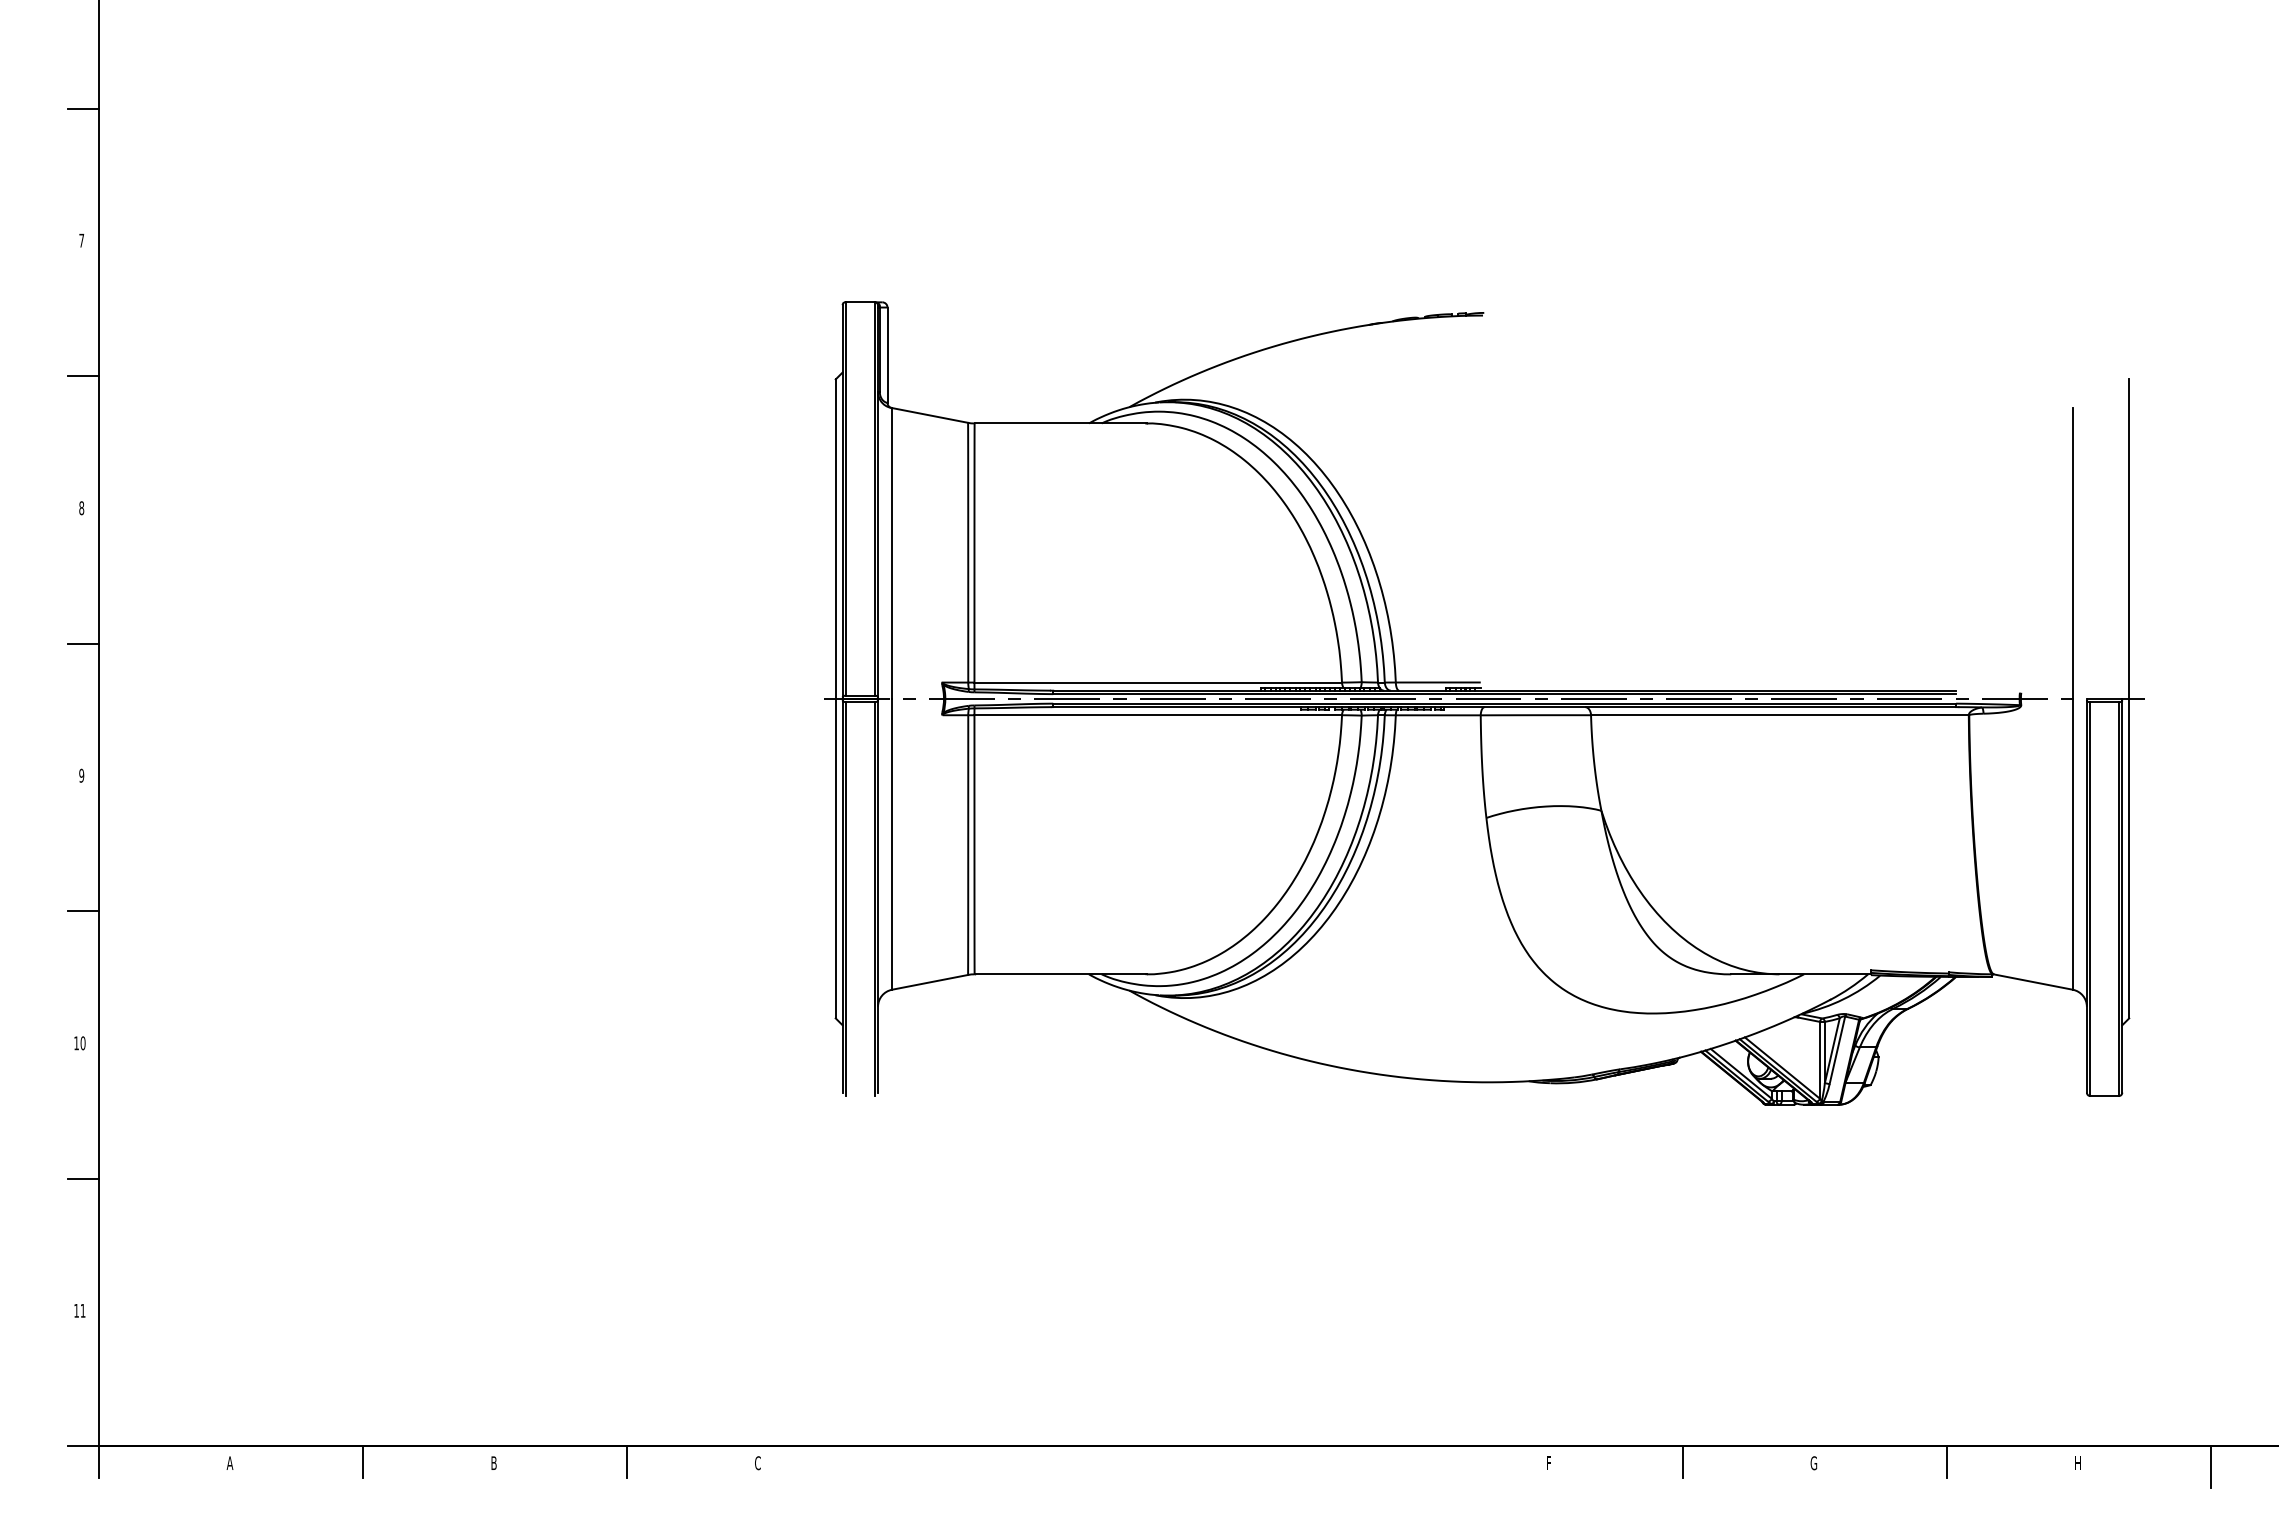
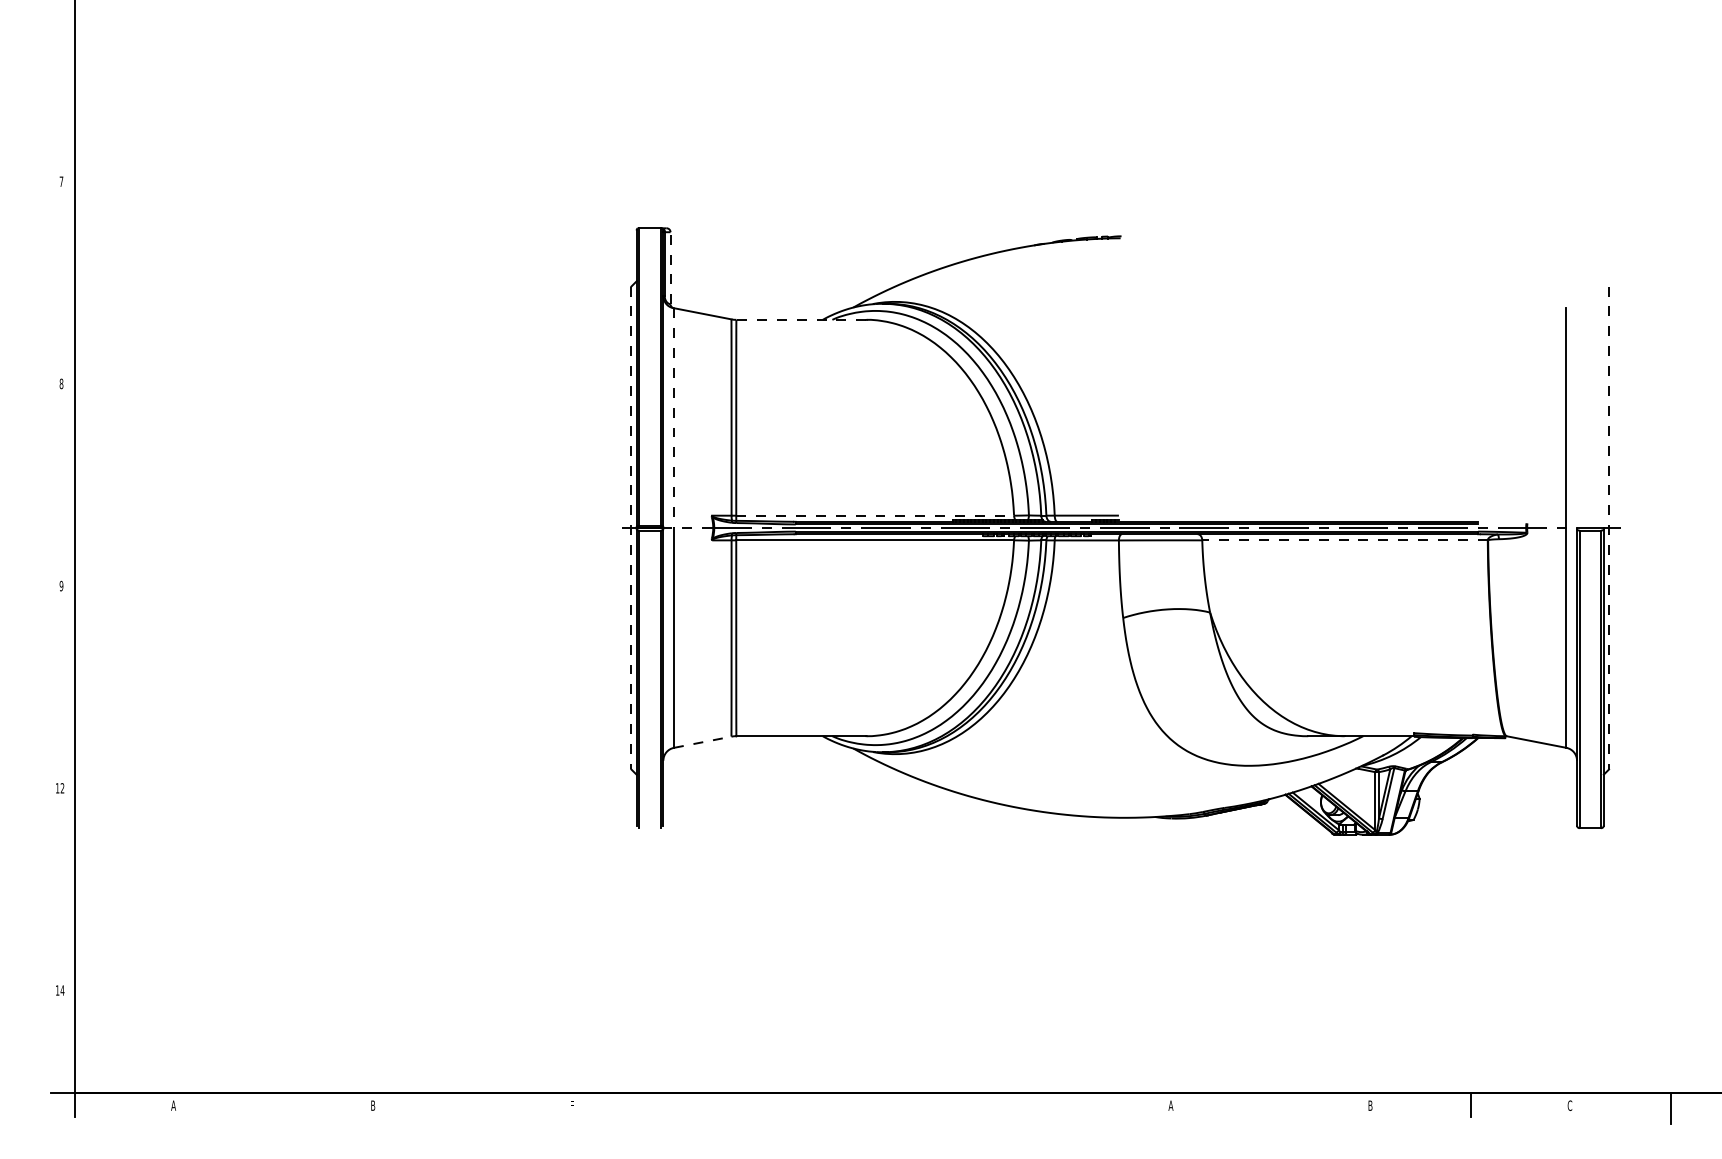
line: (83, 108) -> (62, 81), removed
line: (887, 355) -> (670, 268), solid -> dashed
line: (83, 376) -> (62, 284), removed
line: (1060, 423) -> (801, 319), solid -> dashed
line: (892, 553) -> (674, 418), solid -> dashed
line: (83, 643) -> (62, 486), removed
line: (1158, 682) -> (875, 515), solid -> dashed
line: (835, 699) -> (631, 528), solid -> dashed
line: (2129, 699) -> (1609, 528), solid -> dashed
line: (1779, 715) -> (1344, 540), solid -> dashed
line: (83, 911) -> (62, 688), removed
line: (930, 982) -> (703, 742), solid -> dashed
text: (82, 1043) -> (62, 788), 10 -> 12
line: (83, 1178) -> (62, 890), removed
text: (82, 1310) -> (62, 990), 11 -> 14
line: (363, 1461) -> (274, 1104), removed
line: (627, 1461) -> (474, 1104), removed
line: (1682, 1461) -> (1271, 1104), removed
text: (757, 1463) -> (572, 1105), C -> F
text: (1549, 1463) -> (1170, 1105), F -> A
text: (1813, 1463) -> (1370, 1105), G -> B
text: (2077, 1463) -> (1569, 1105), H -> C

